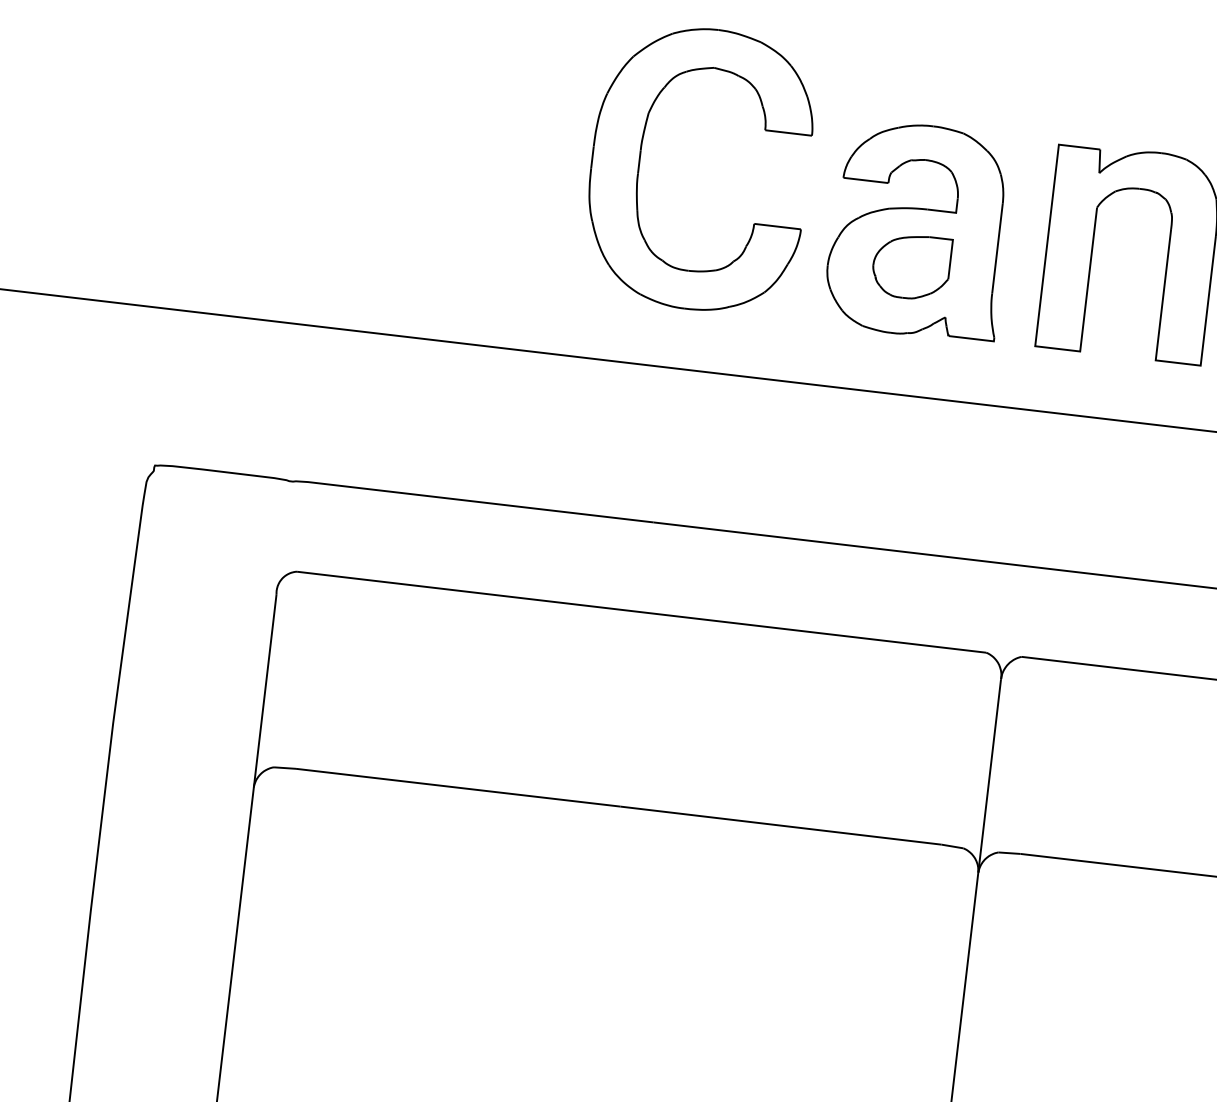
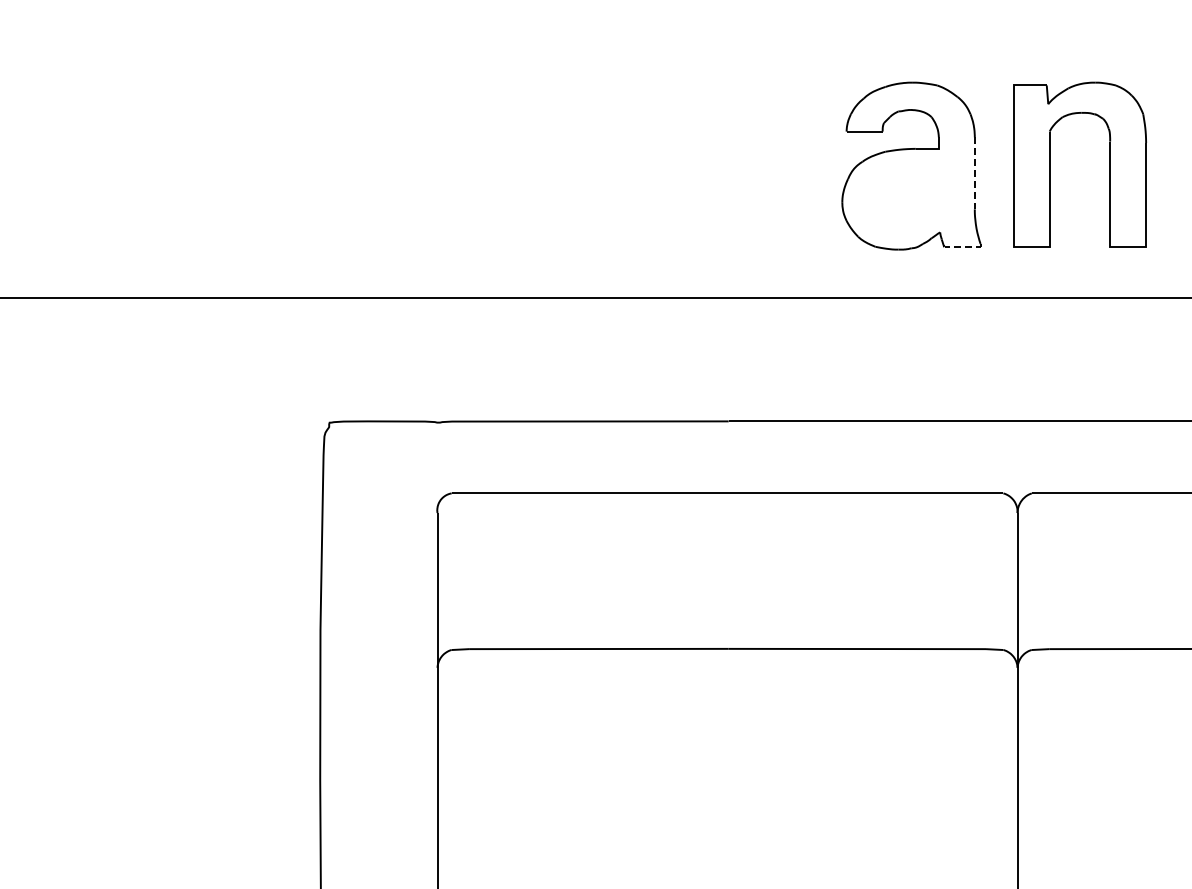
part: (640, 161) -> (684, 137), removed
line: (997, 248) -> (974, 173), solid -> dashed
part: (911, 266) -> (908, 195), removed
line: (973, 338) -> (964, 246), solid -> dashed

